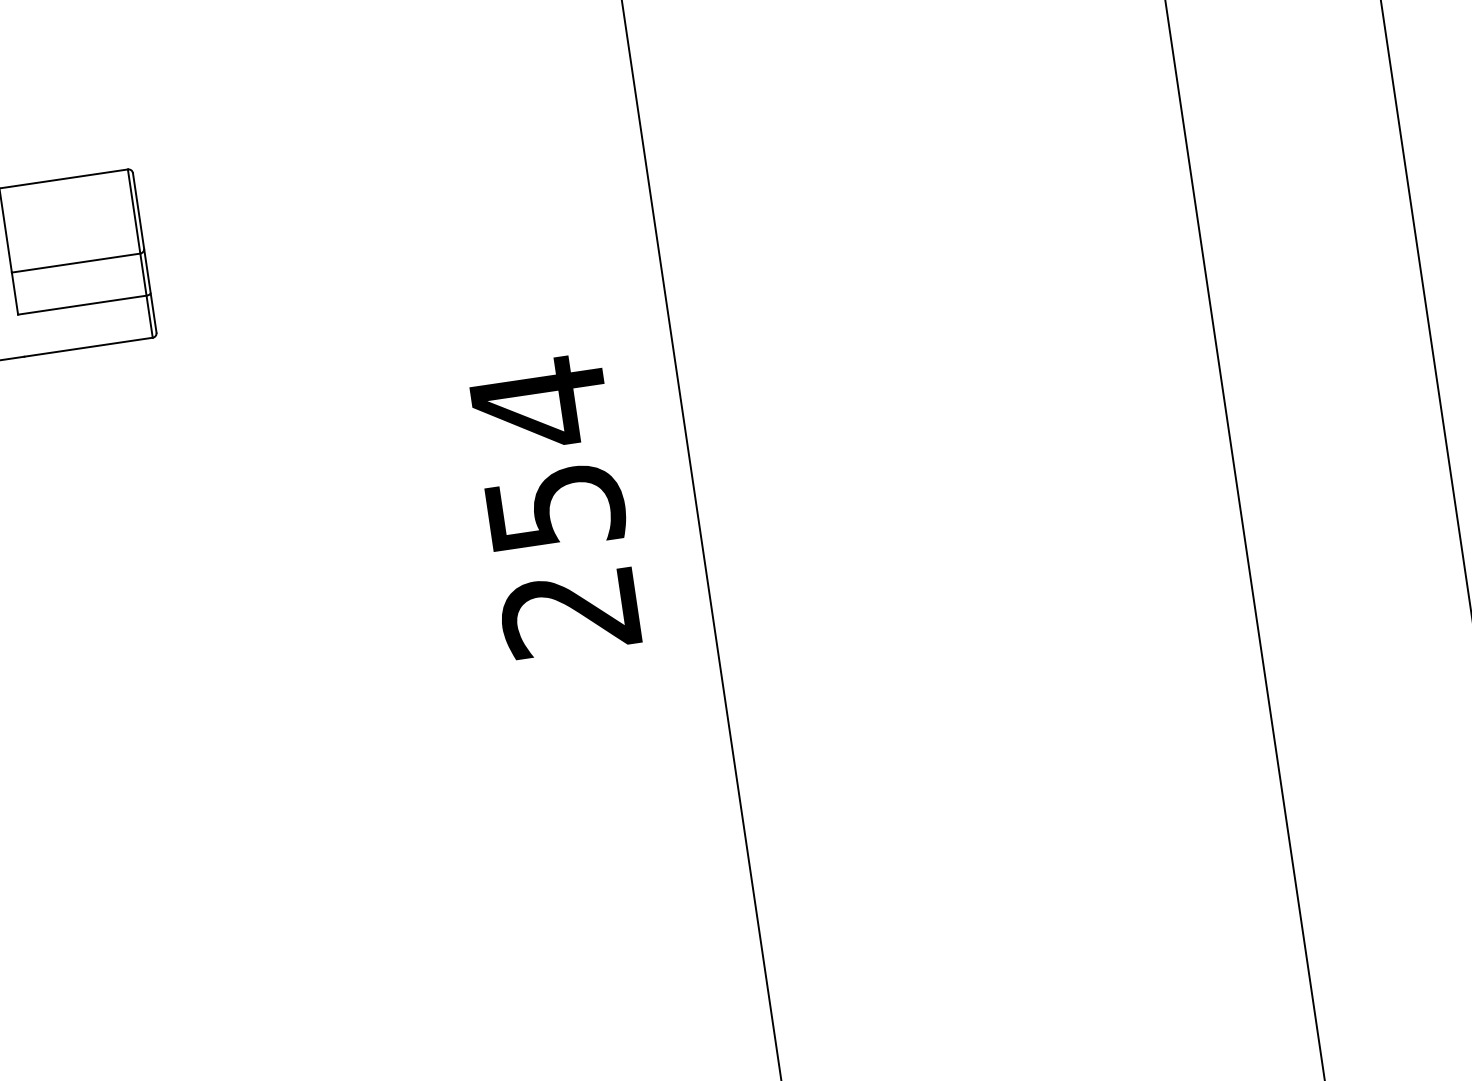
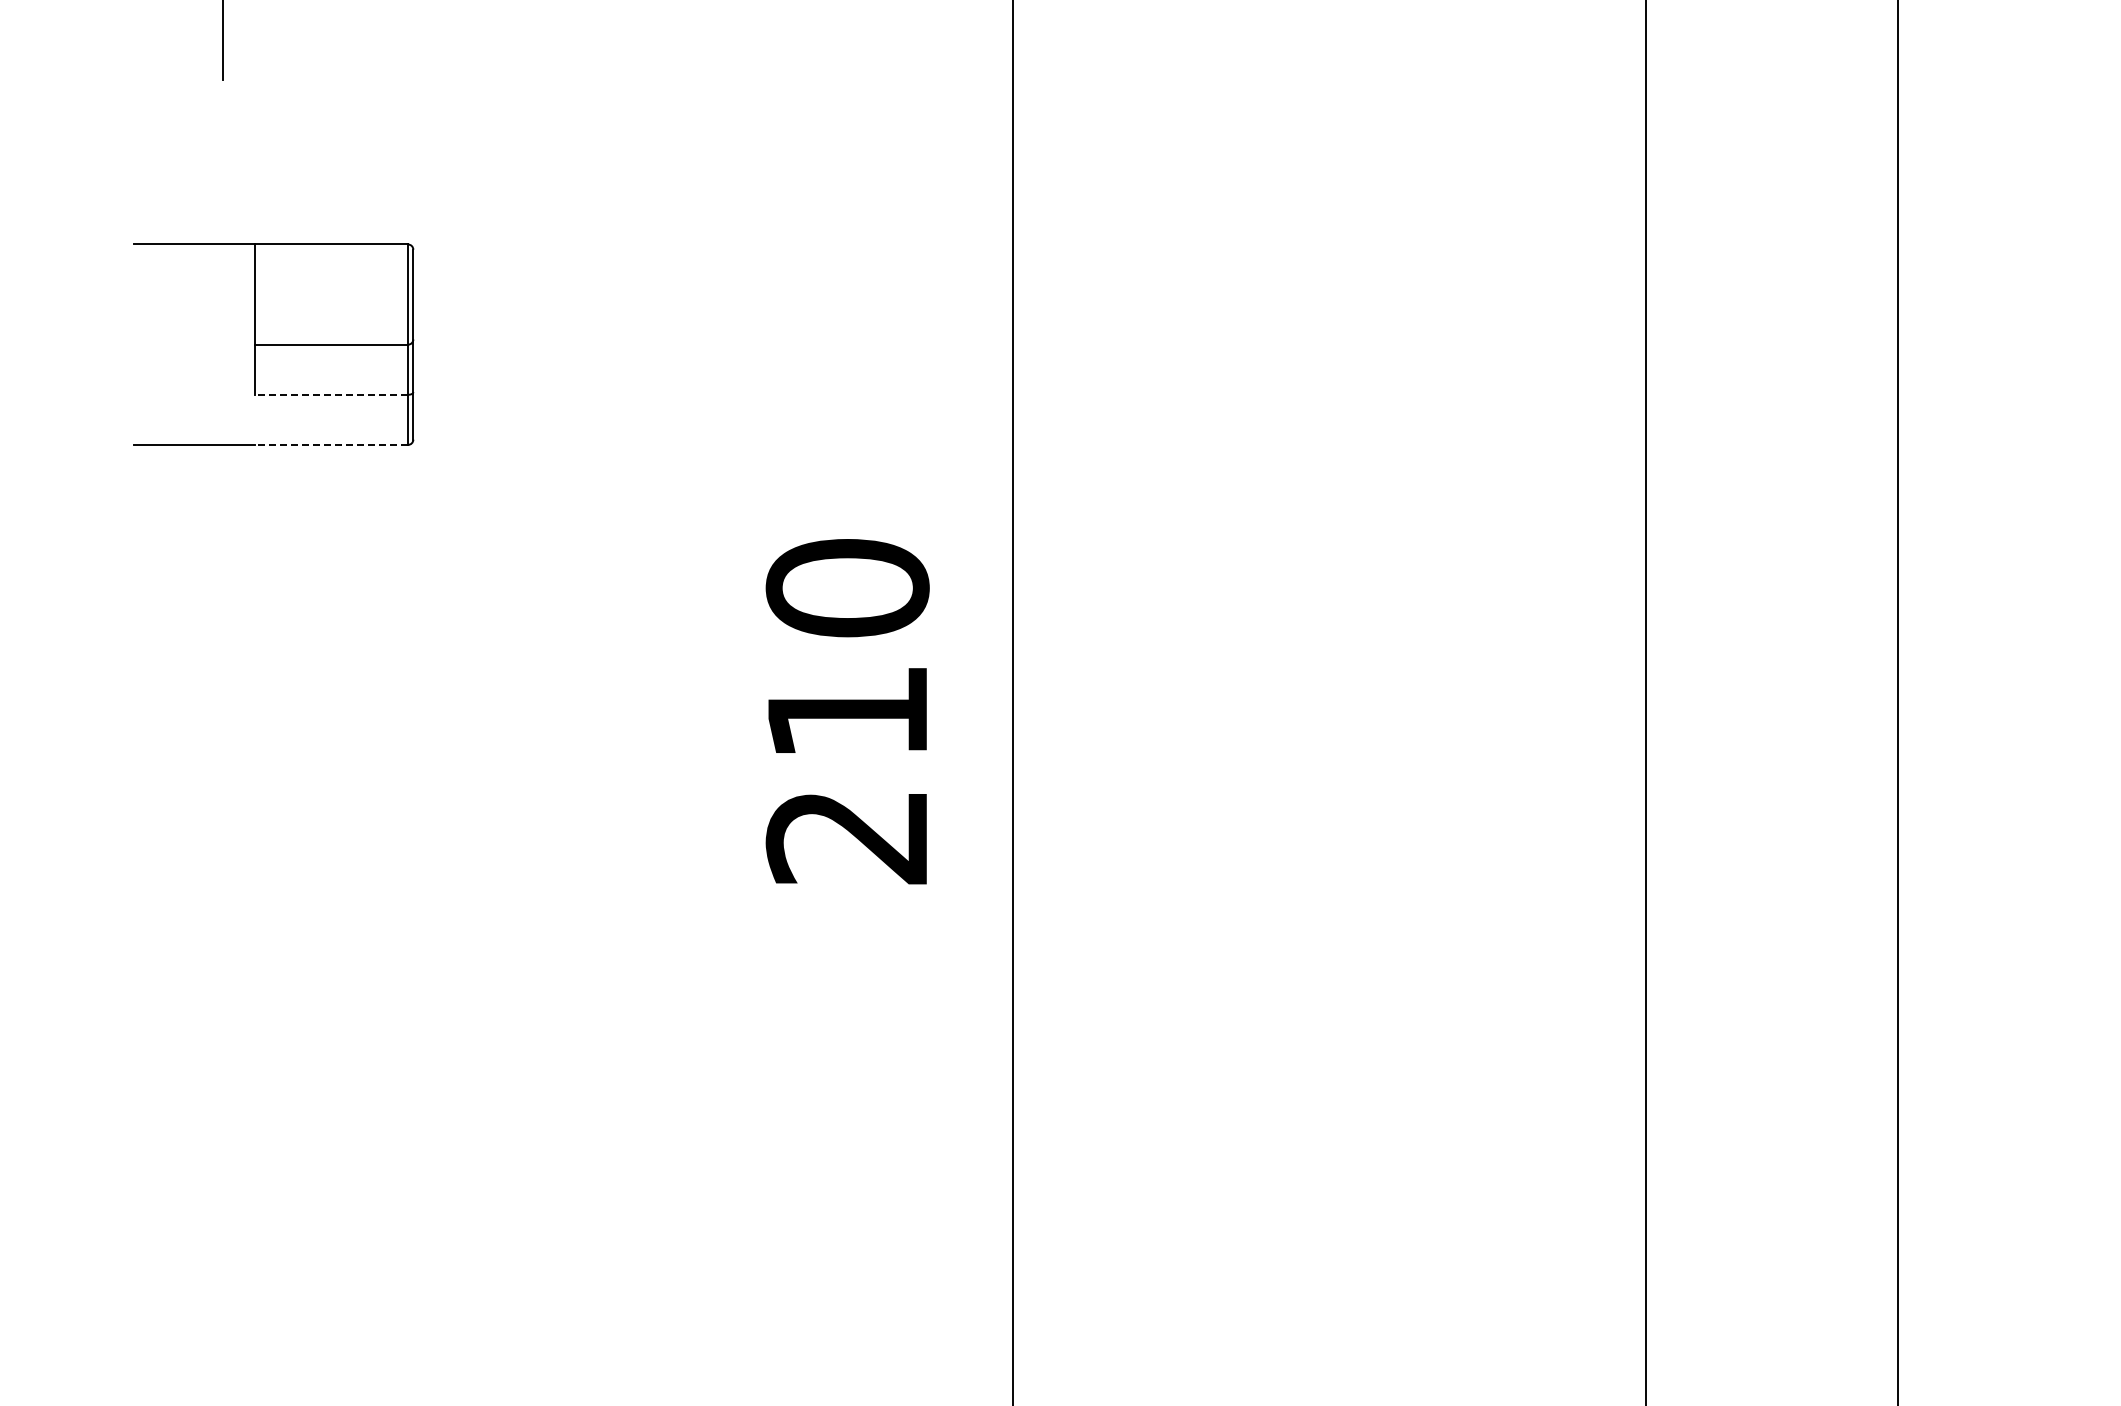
line: (82, 304) -> (331, 394), solid -> dashed
line: (88, 346) -> (331, 444), solid -> dashed
text: (546, 454) -> (847, 648), 254 -> 210

